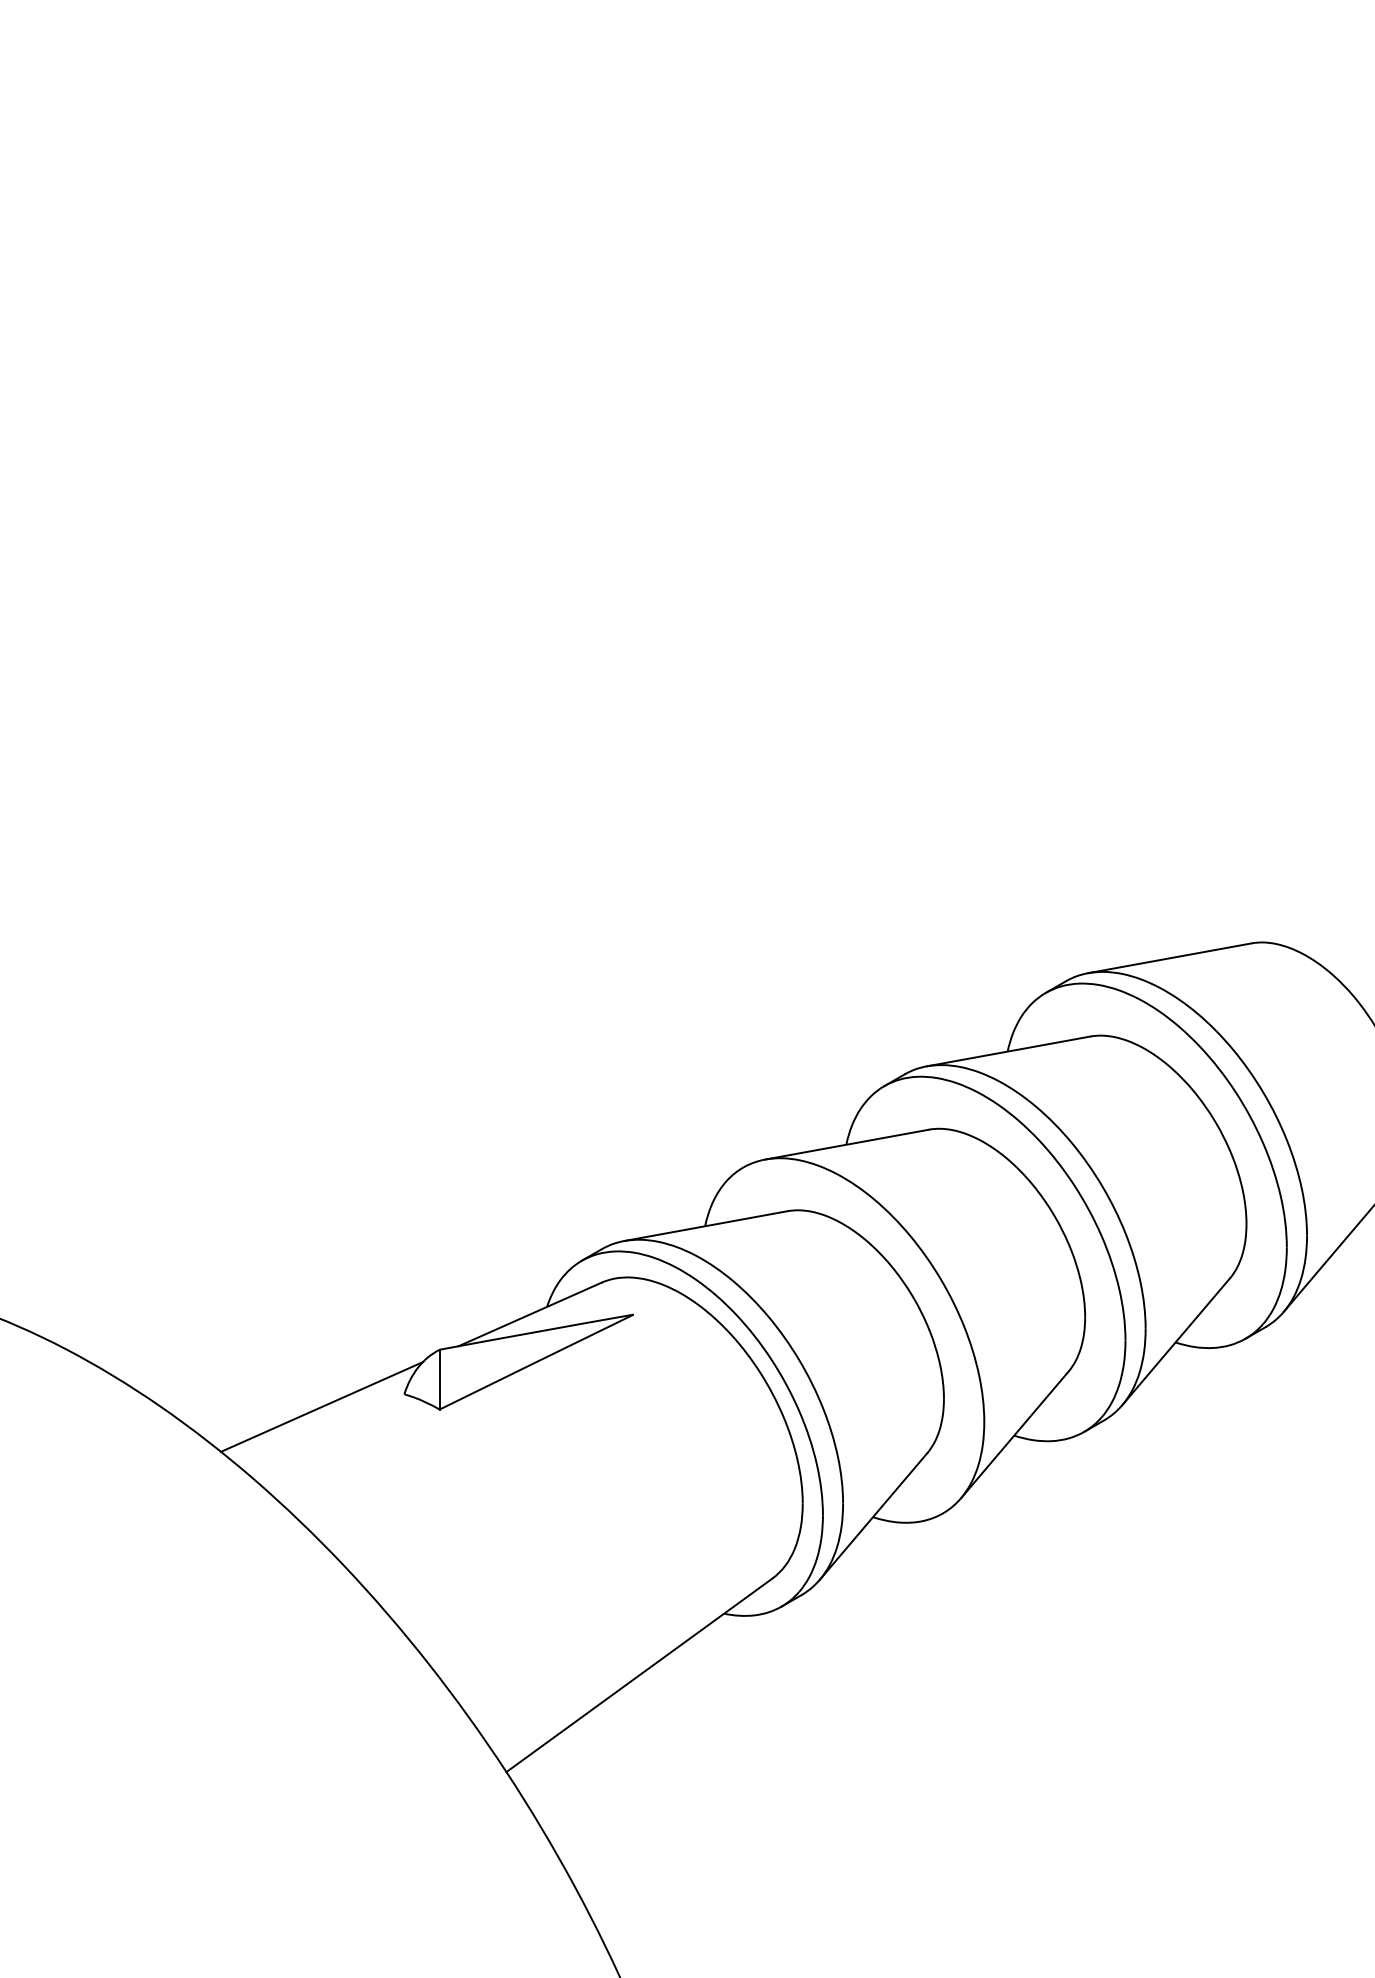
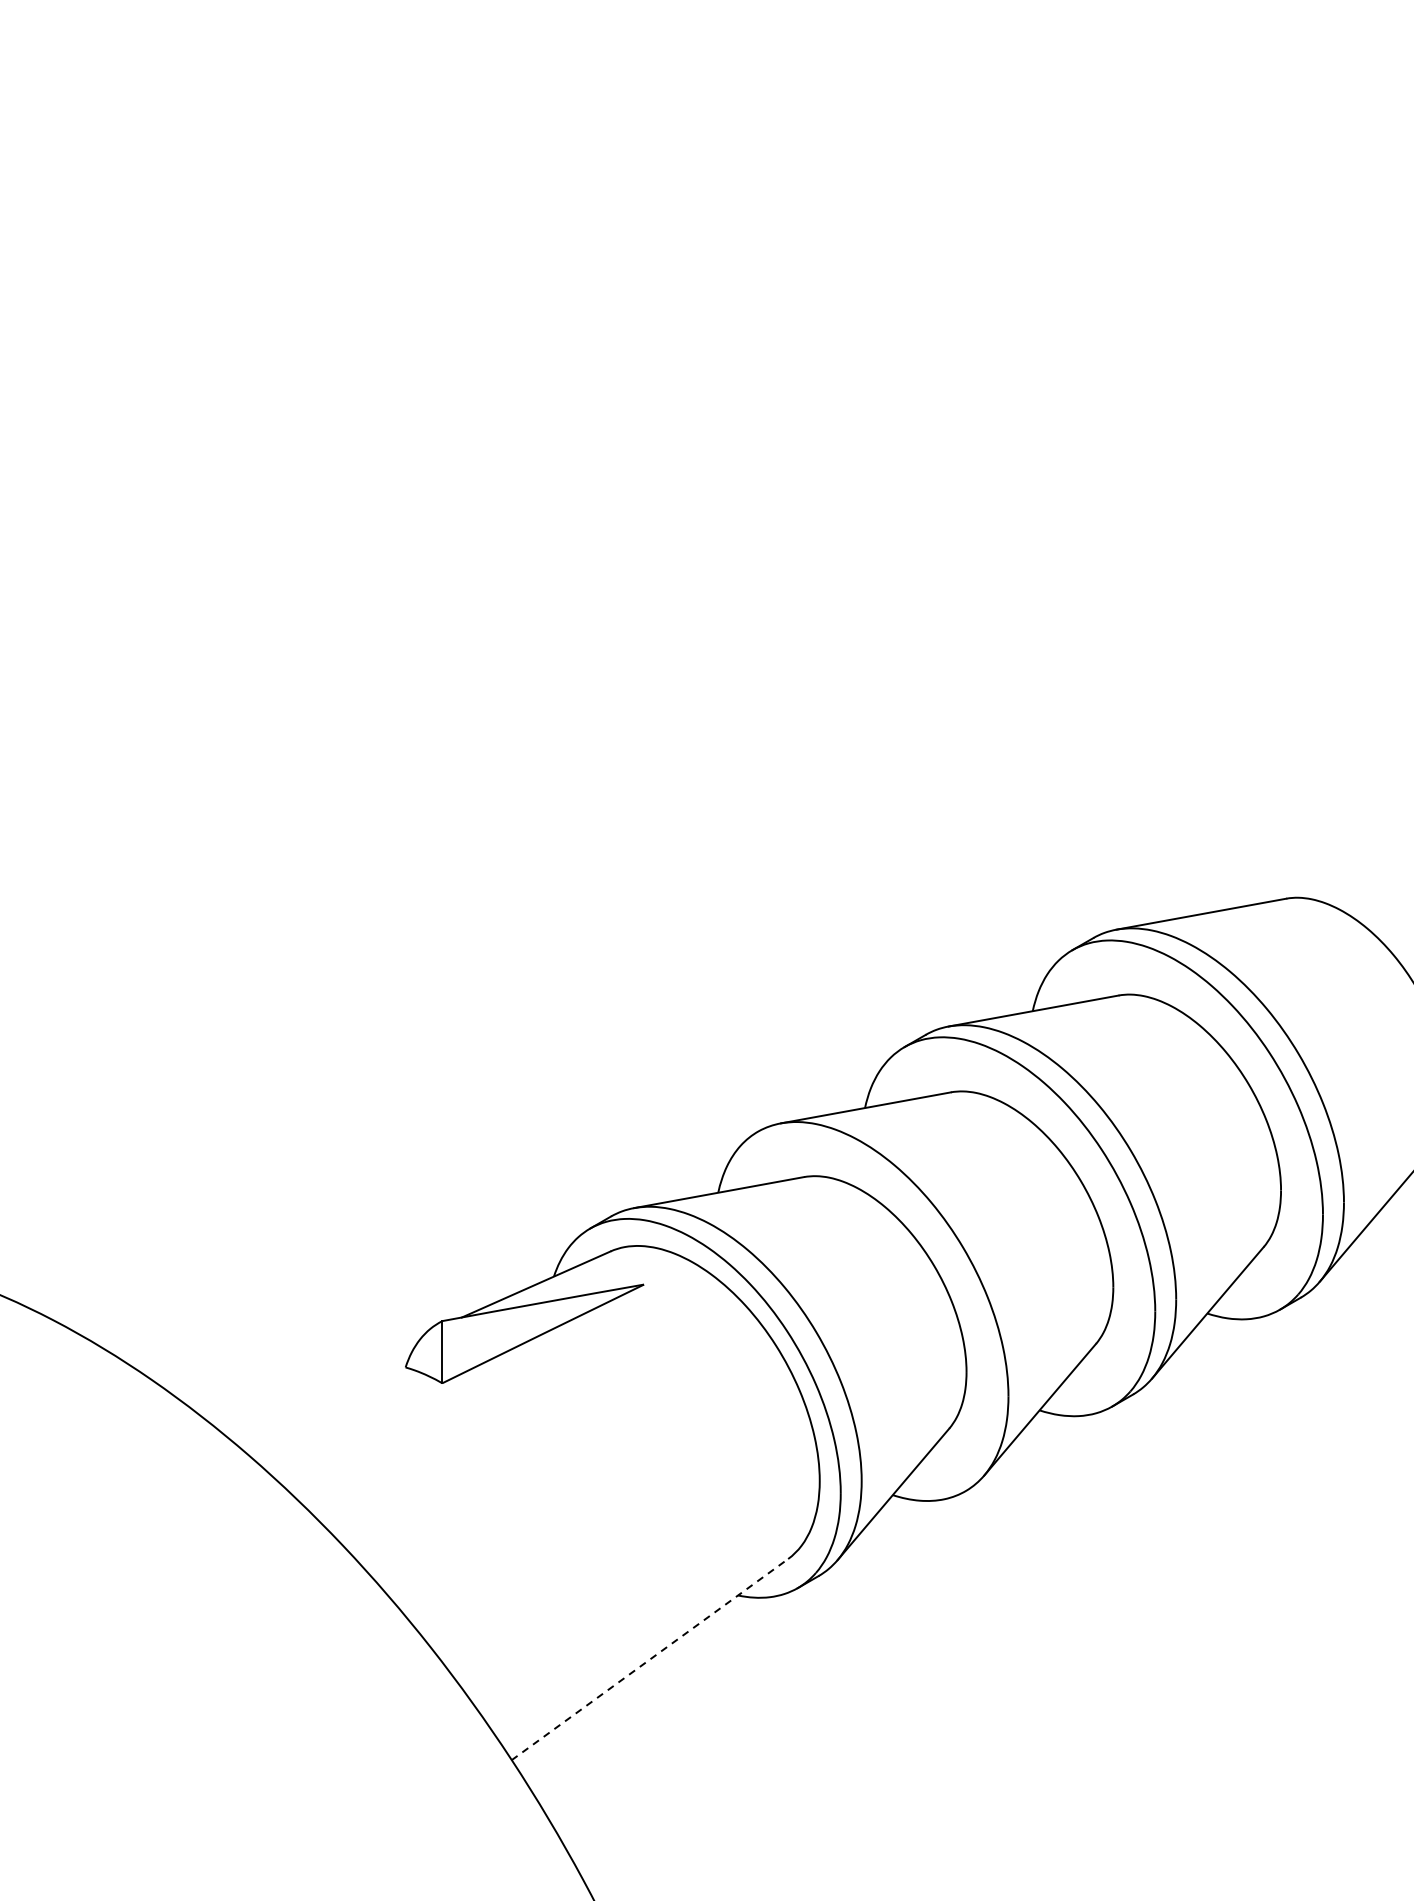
line: (321, 1406) -> (319, 1380), removed
line: (639, 1675) -> (650, 1659), solid -> dashed

